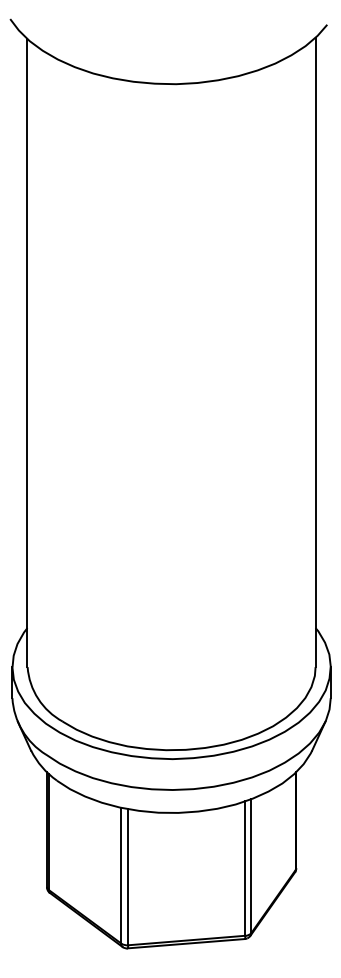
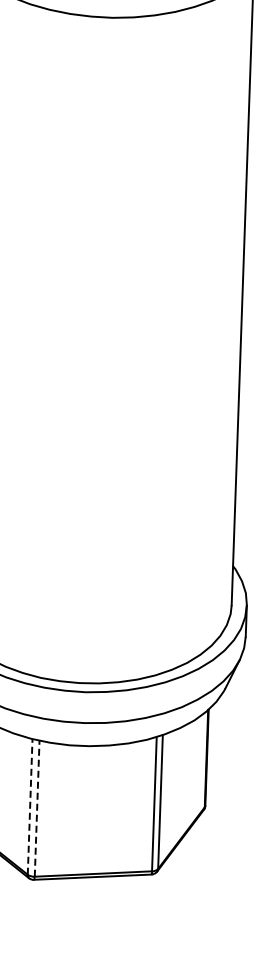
line: (121, 875) -> (30, 806), solid -> dashed
line: (128, 876) -> (37, 807), solid -> dashed

